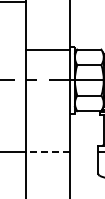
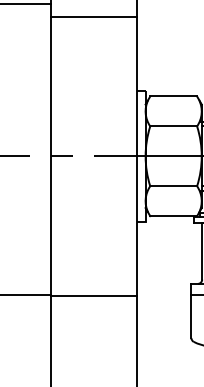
line: (48, 49) -> (94, 16), moved
line: (47, 152) -> (92, 296), dashed -> solid

